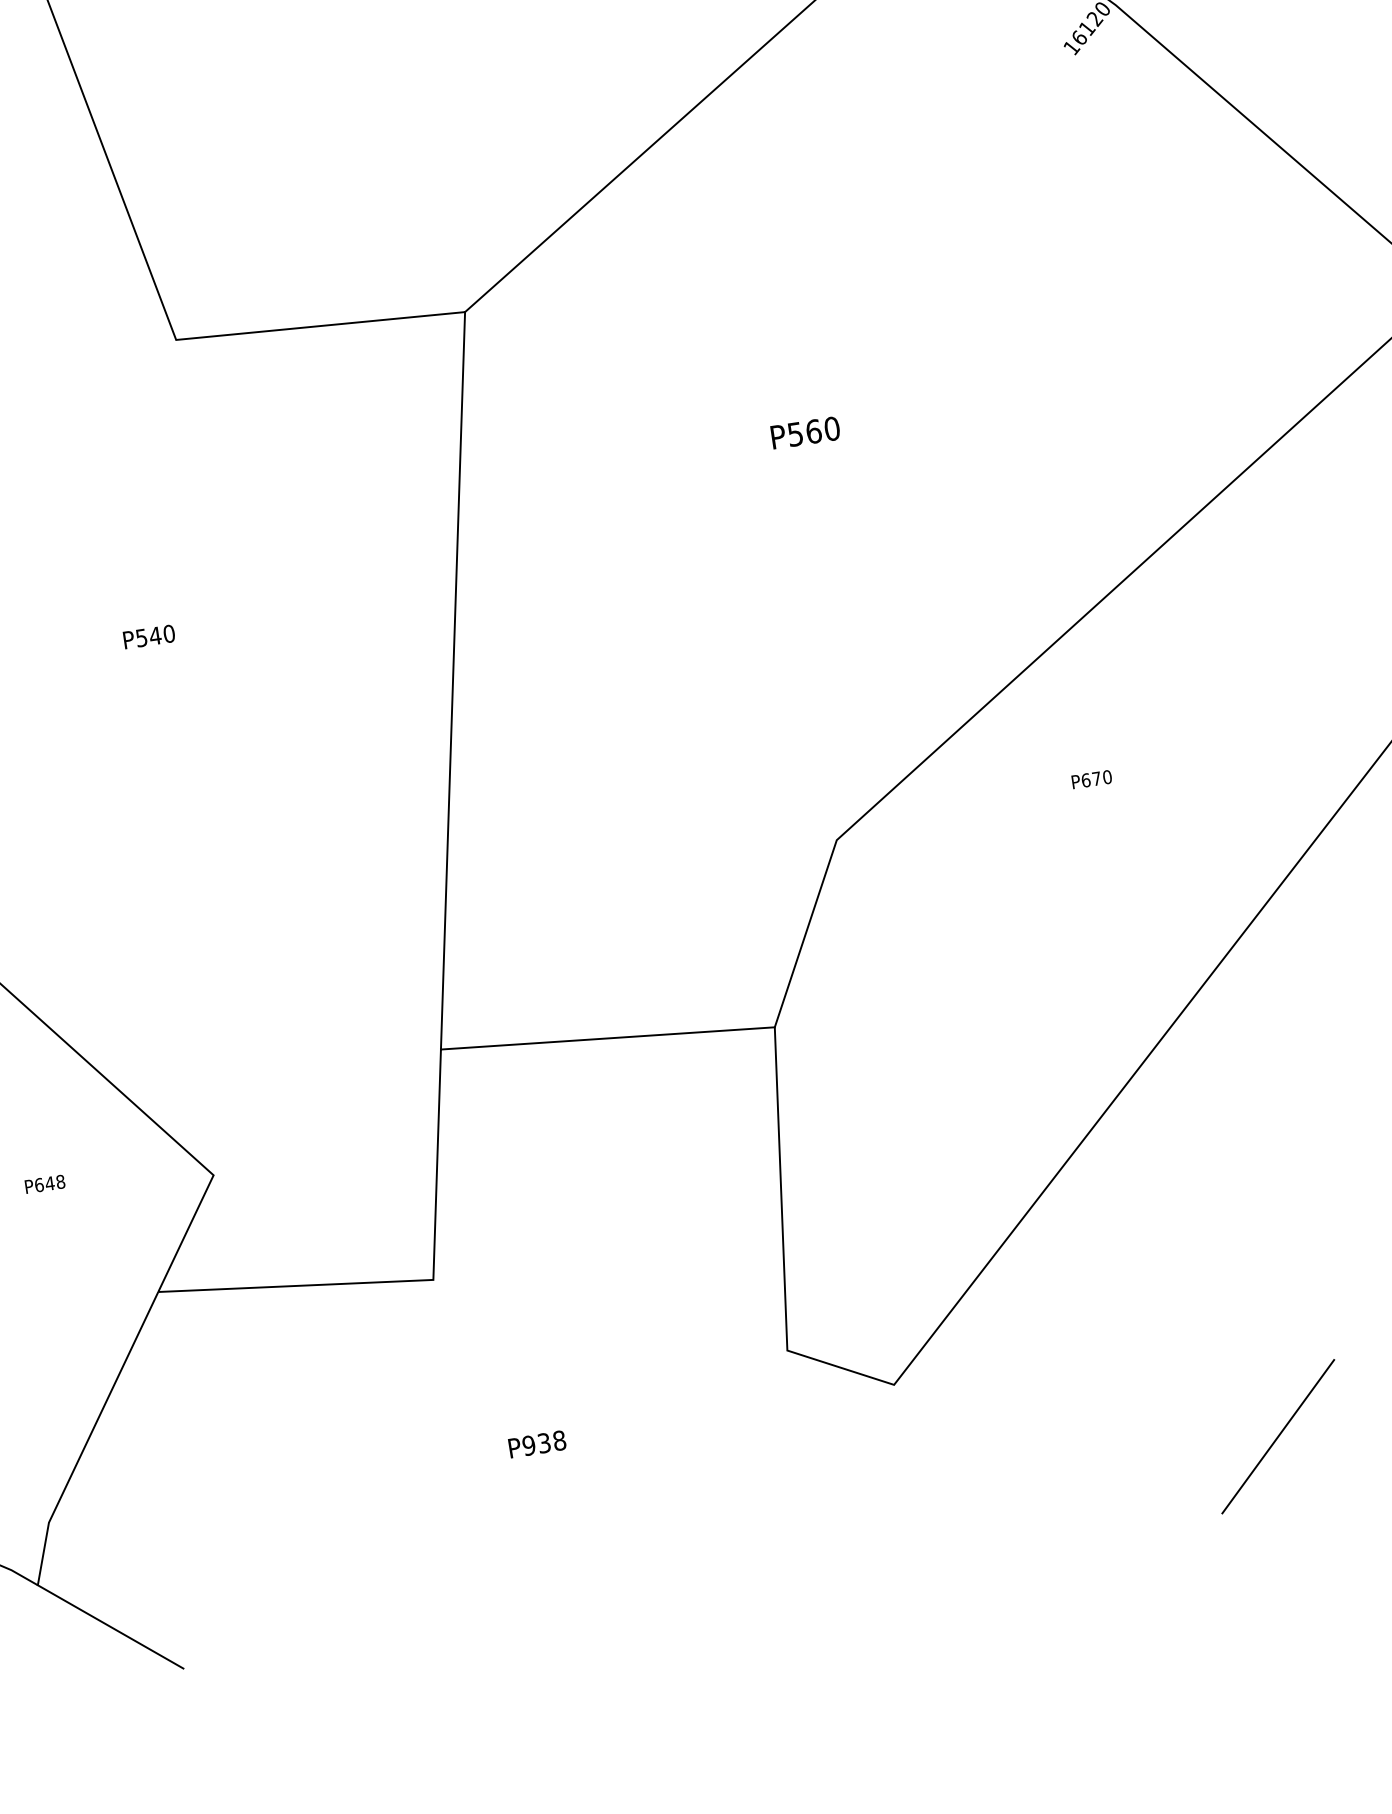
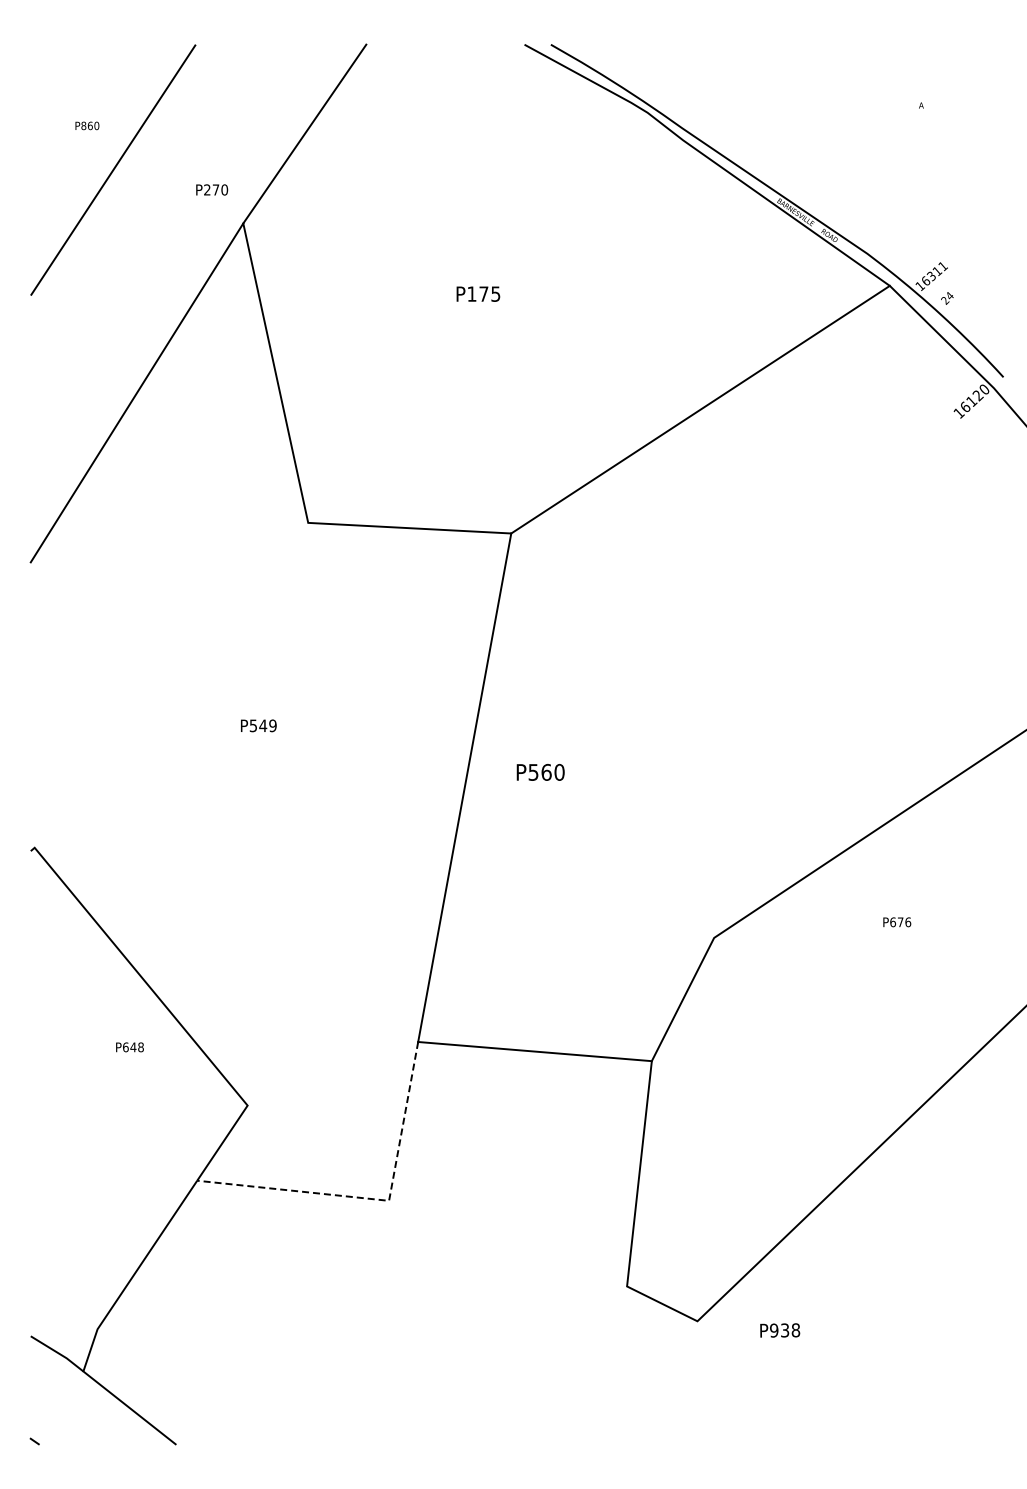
text: (805, 432) -> (540, 772), moved
text: (168, 633) -> (272, 725), P540 -> P549
text: (1107, 776) -> (908, 921), P670 -> P676
text: (44, 1184) -> (129, 1047), moved
line: (412, 1281) -> (374, 1199), solid -> dashed
line: (1277, 1436) -> (957, 1396), removed
text: (537, 1444) -> (780, 1330), moved

